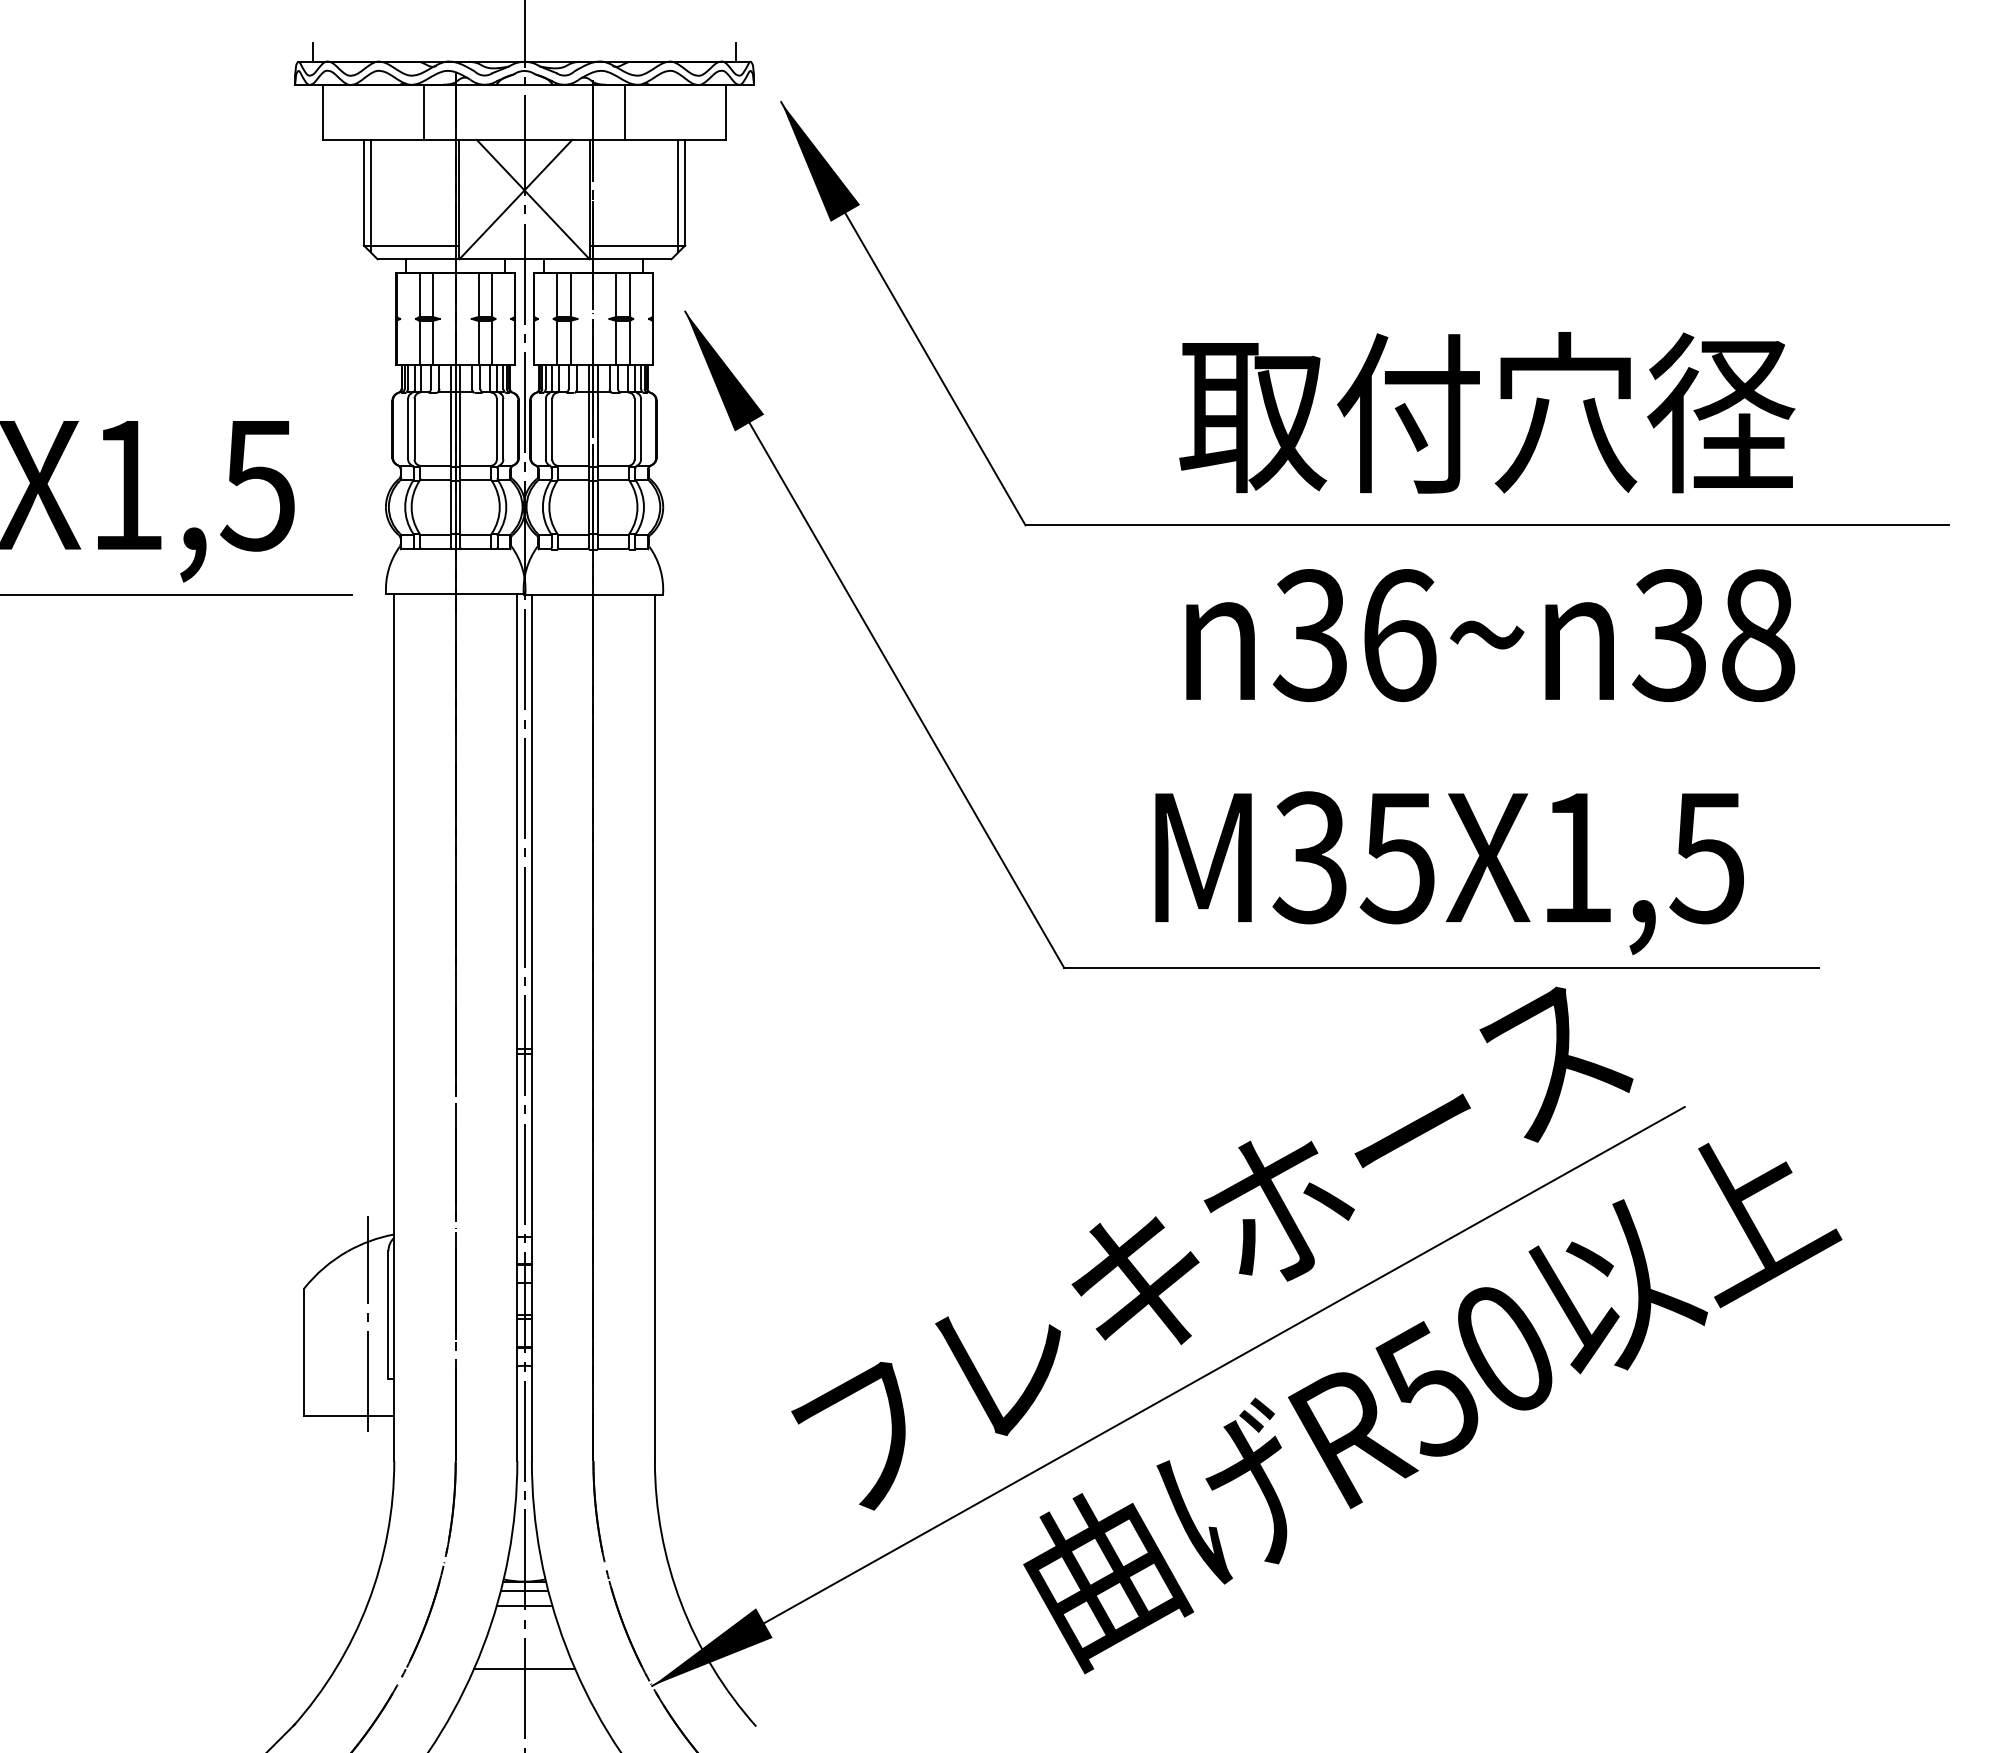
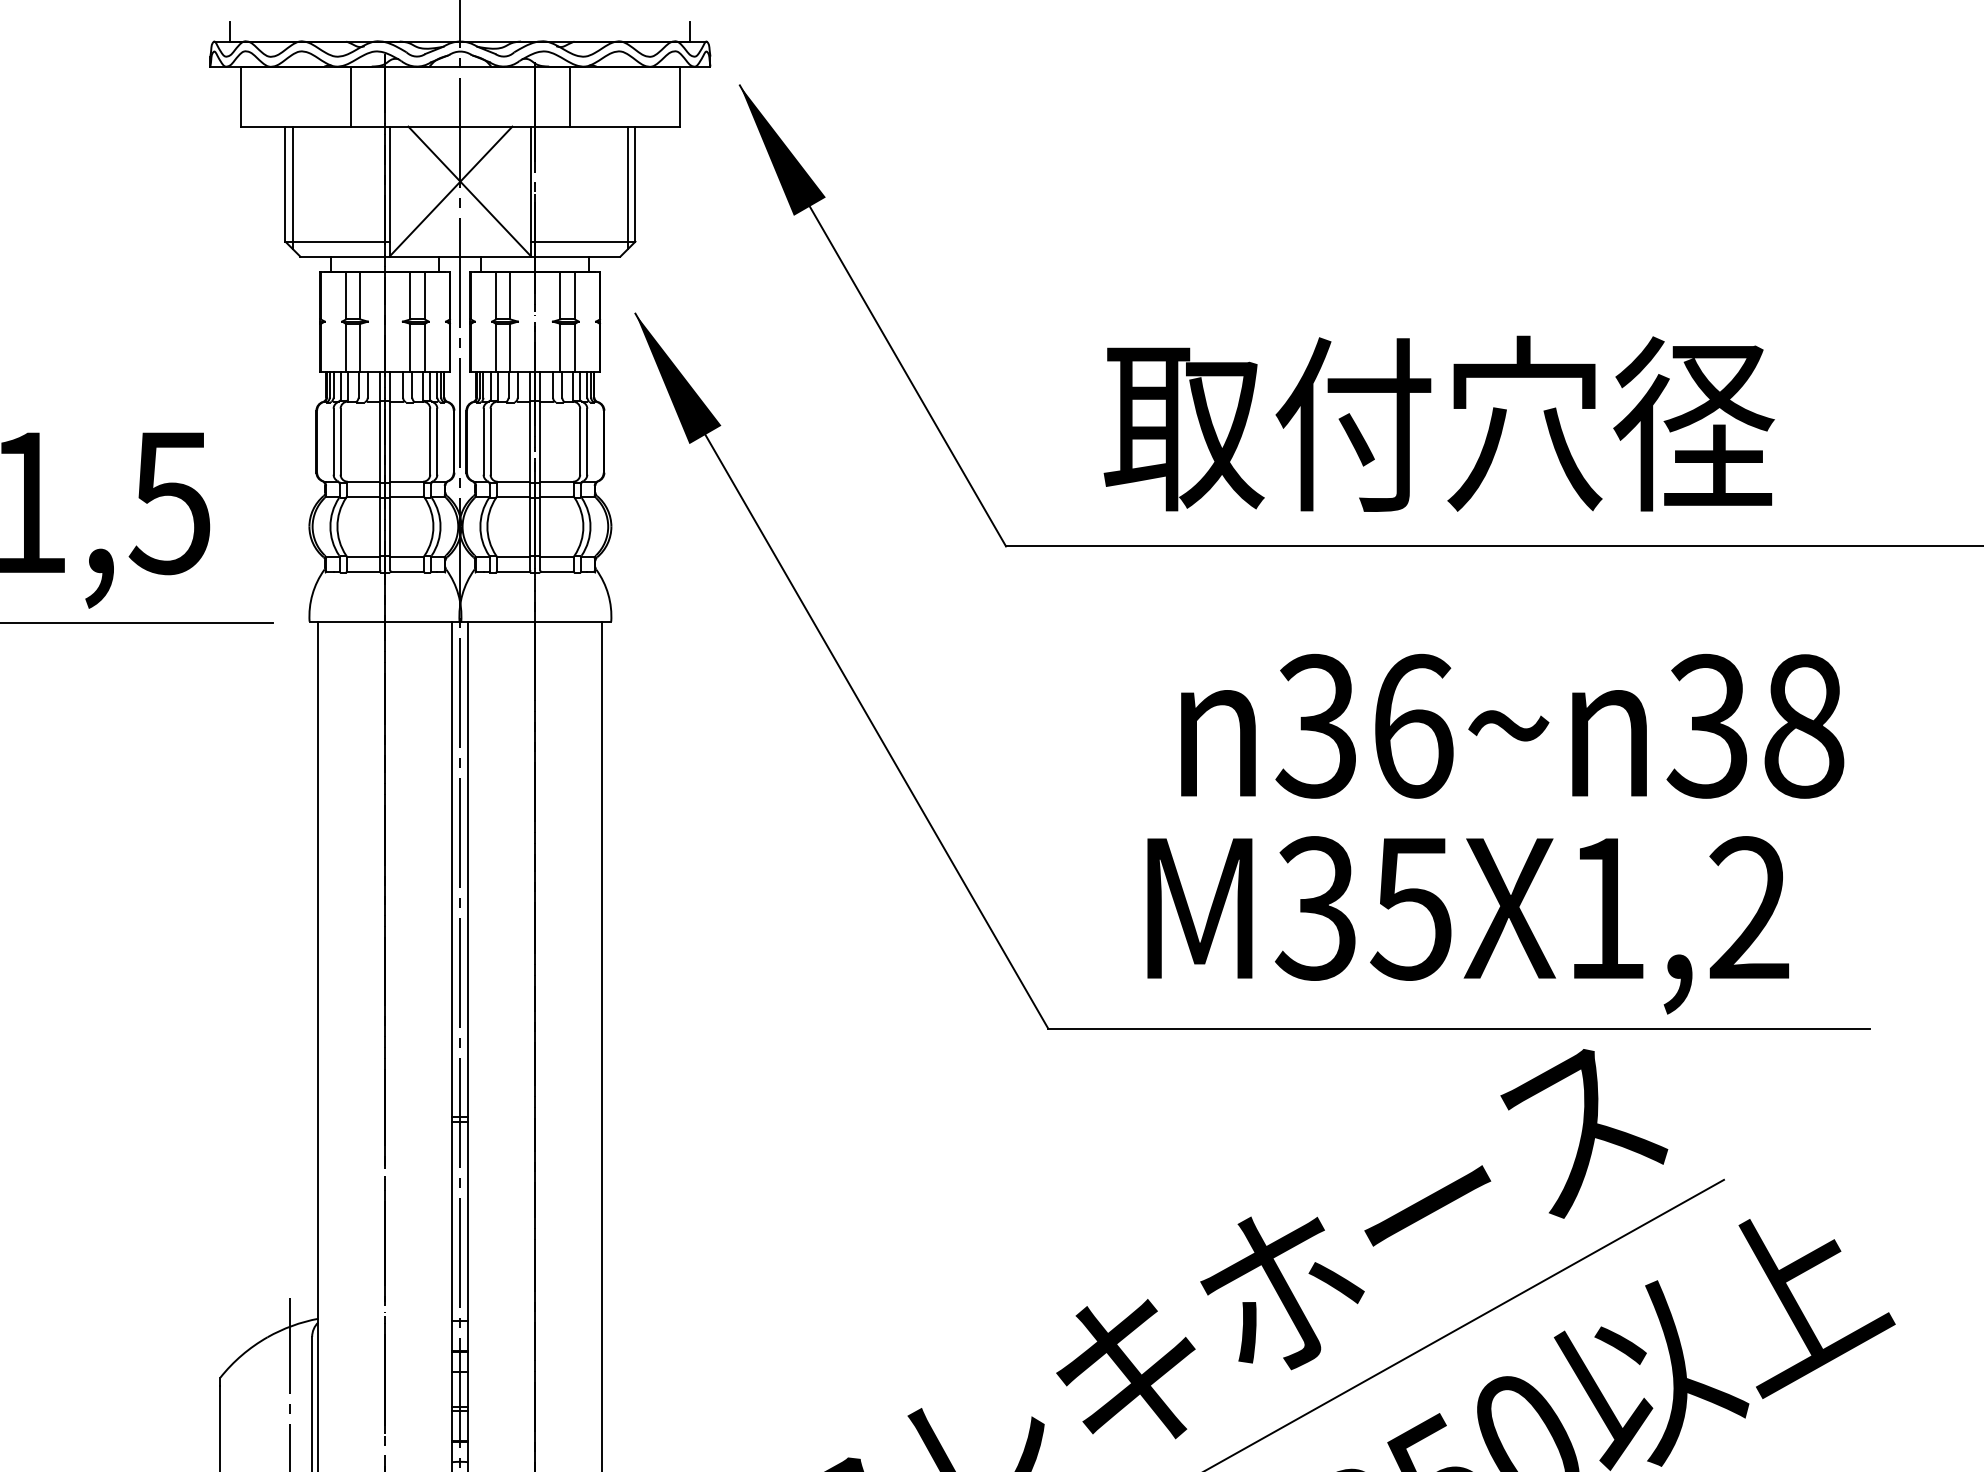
text: (1487, 412) -> (1439, 423), moved
text: (1490, 635) -> (1512, 726), moved
text: (1706, 857) -> (1747, 908), M35X1,5 -> M35X1,2

